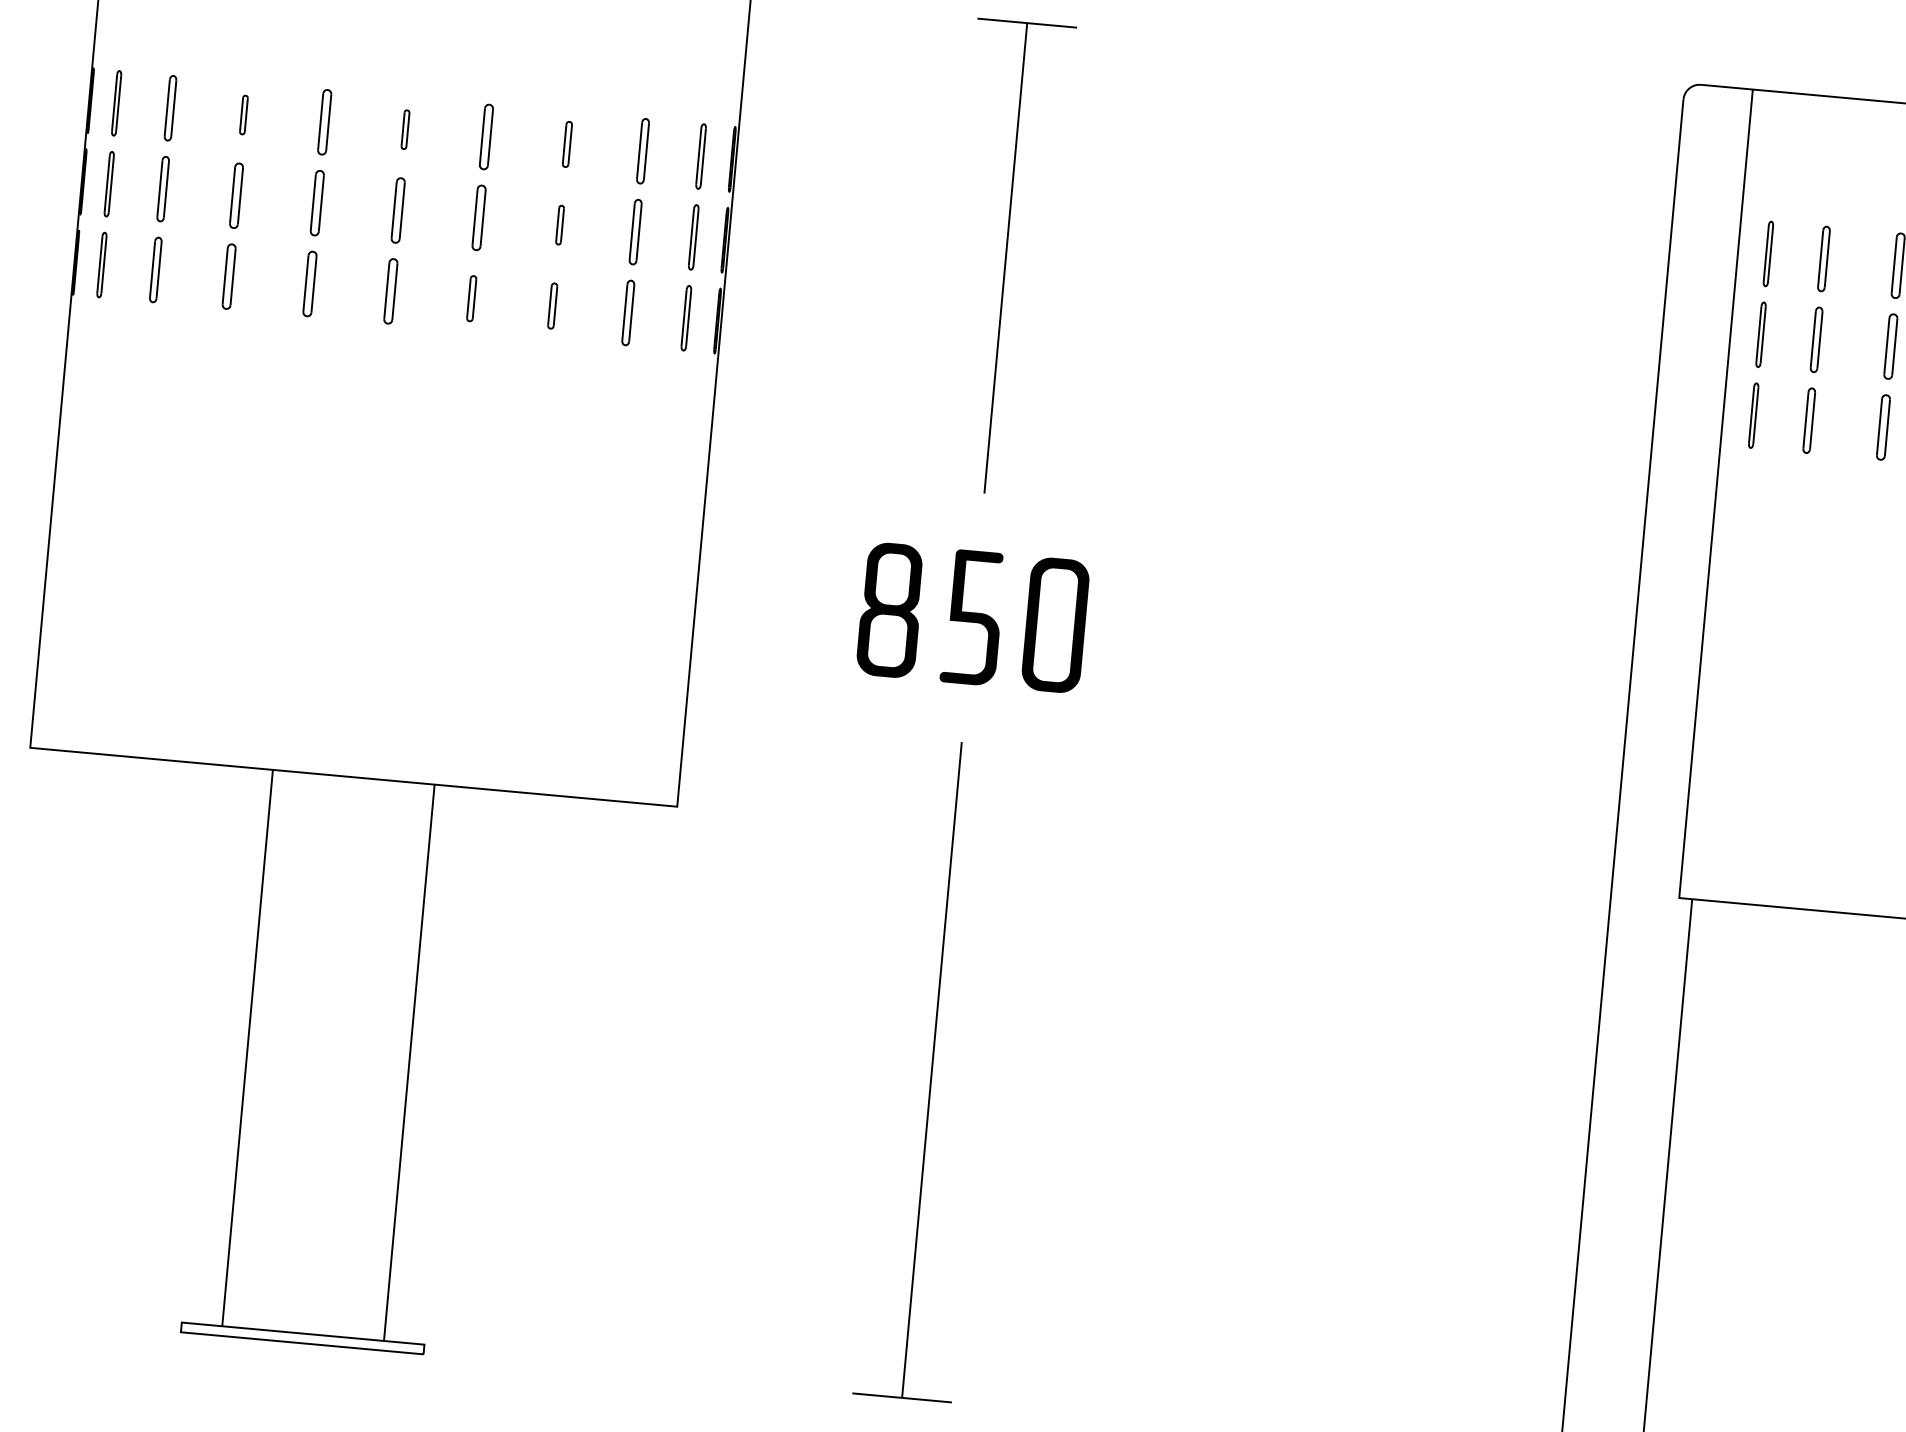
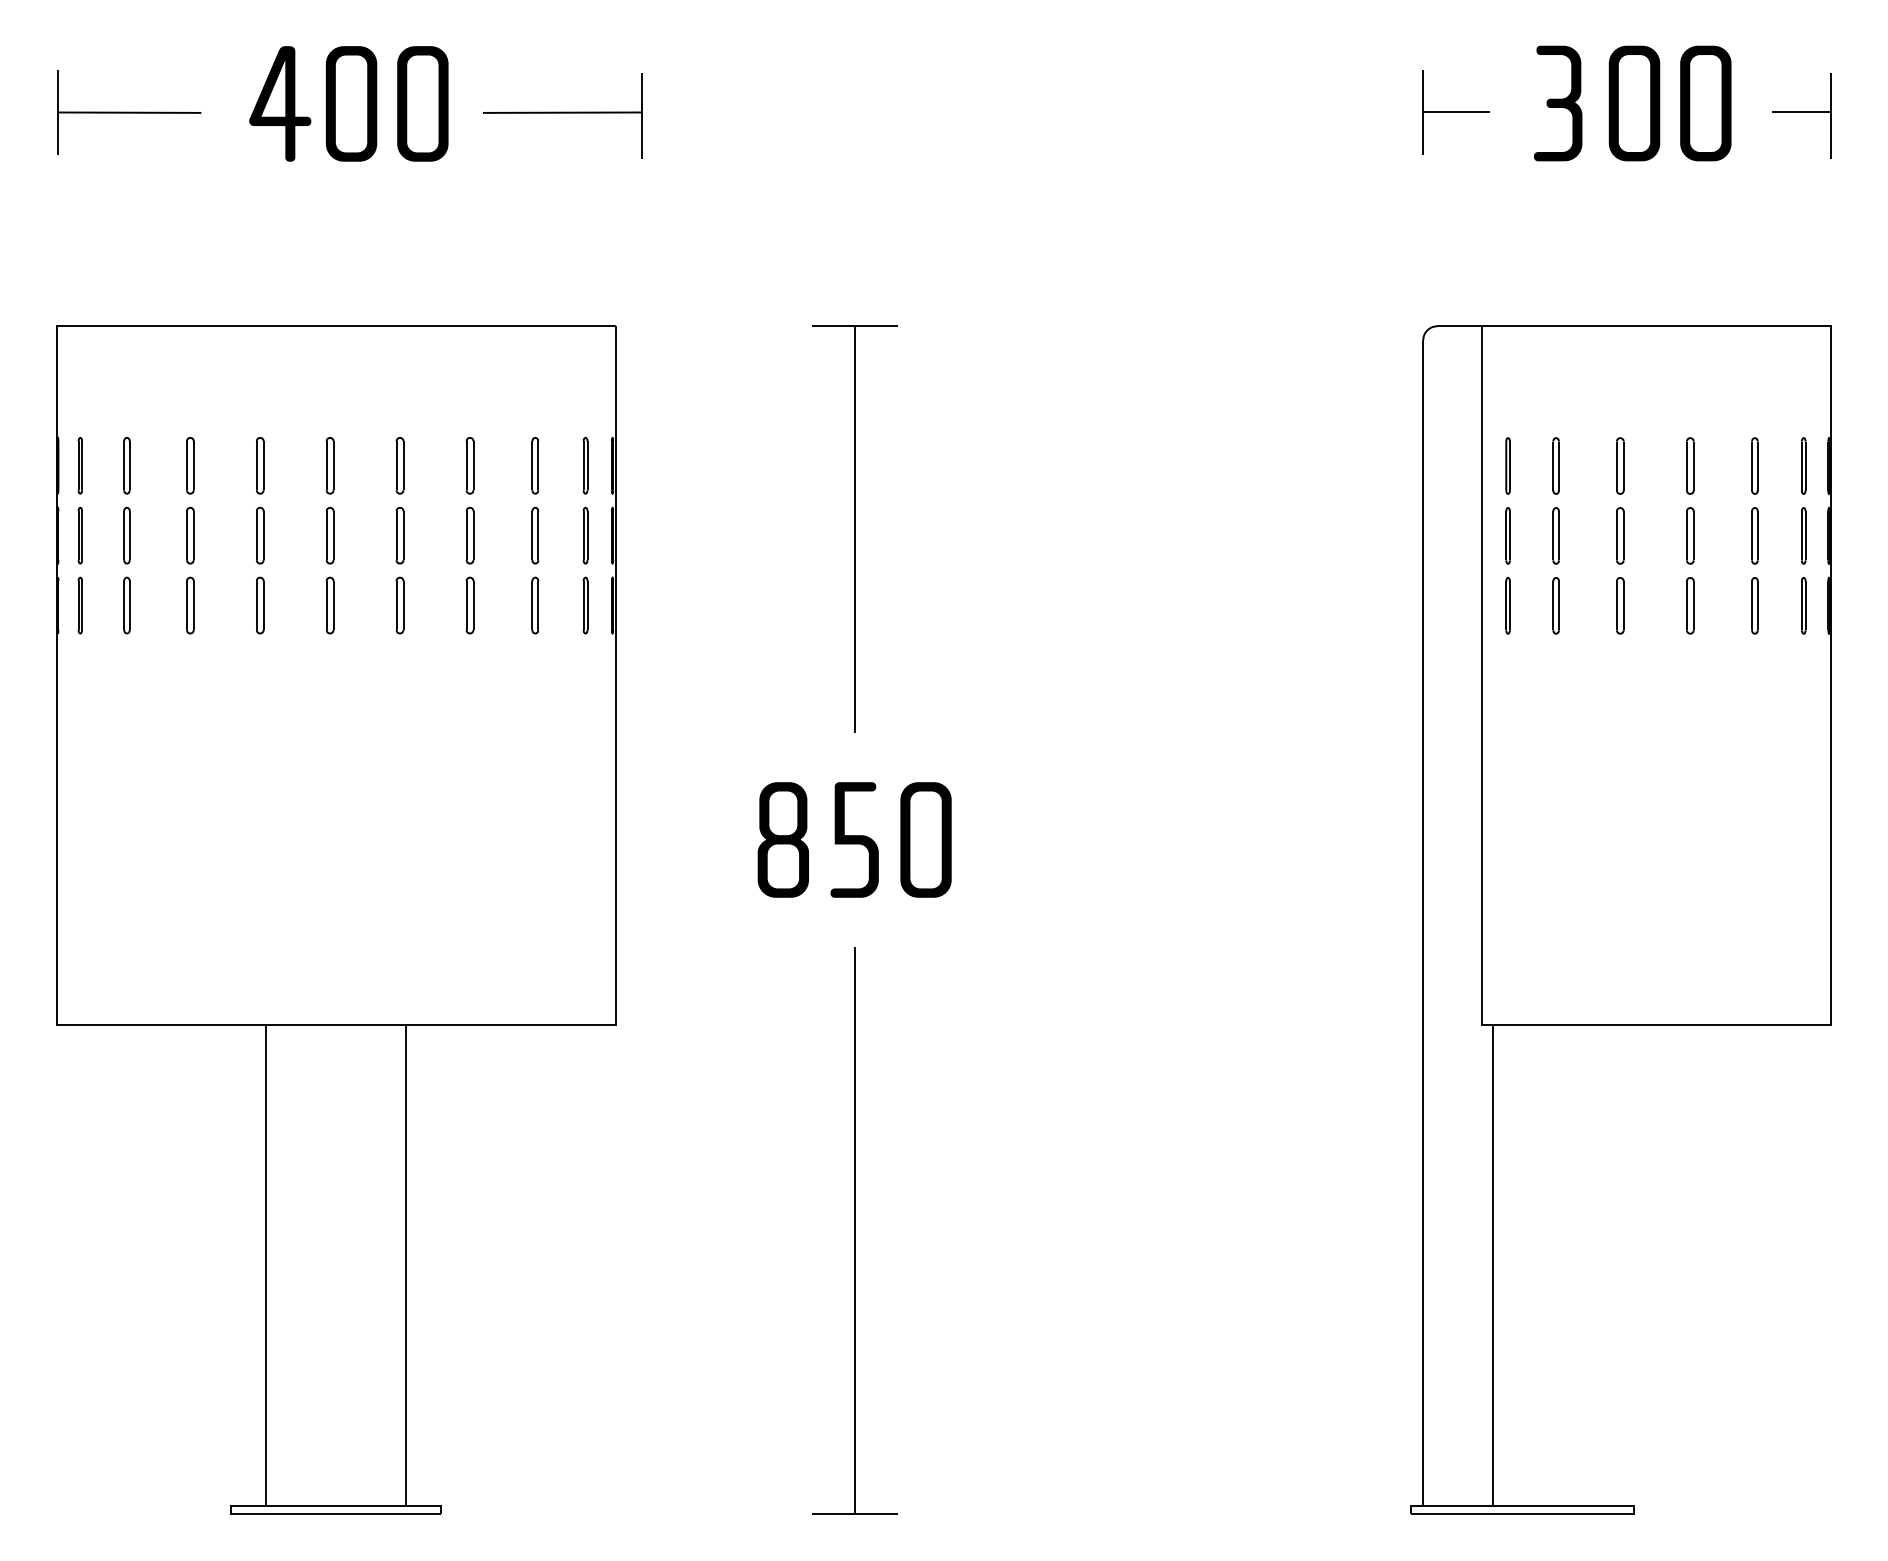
part: (244, 114) -> (190, 465), size x1.67
part: (404, 129) -> (329, 465), size x1.67
part: (566, 143) -> (469, 465), size x1.43
part: (559, 224) -> (469, 535), size x1.67
part: (471, 298) -> (399, 605), size x1.43
part: (552, 305) -> (469, 605), size x1.43

